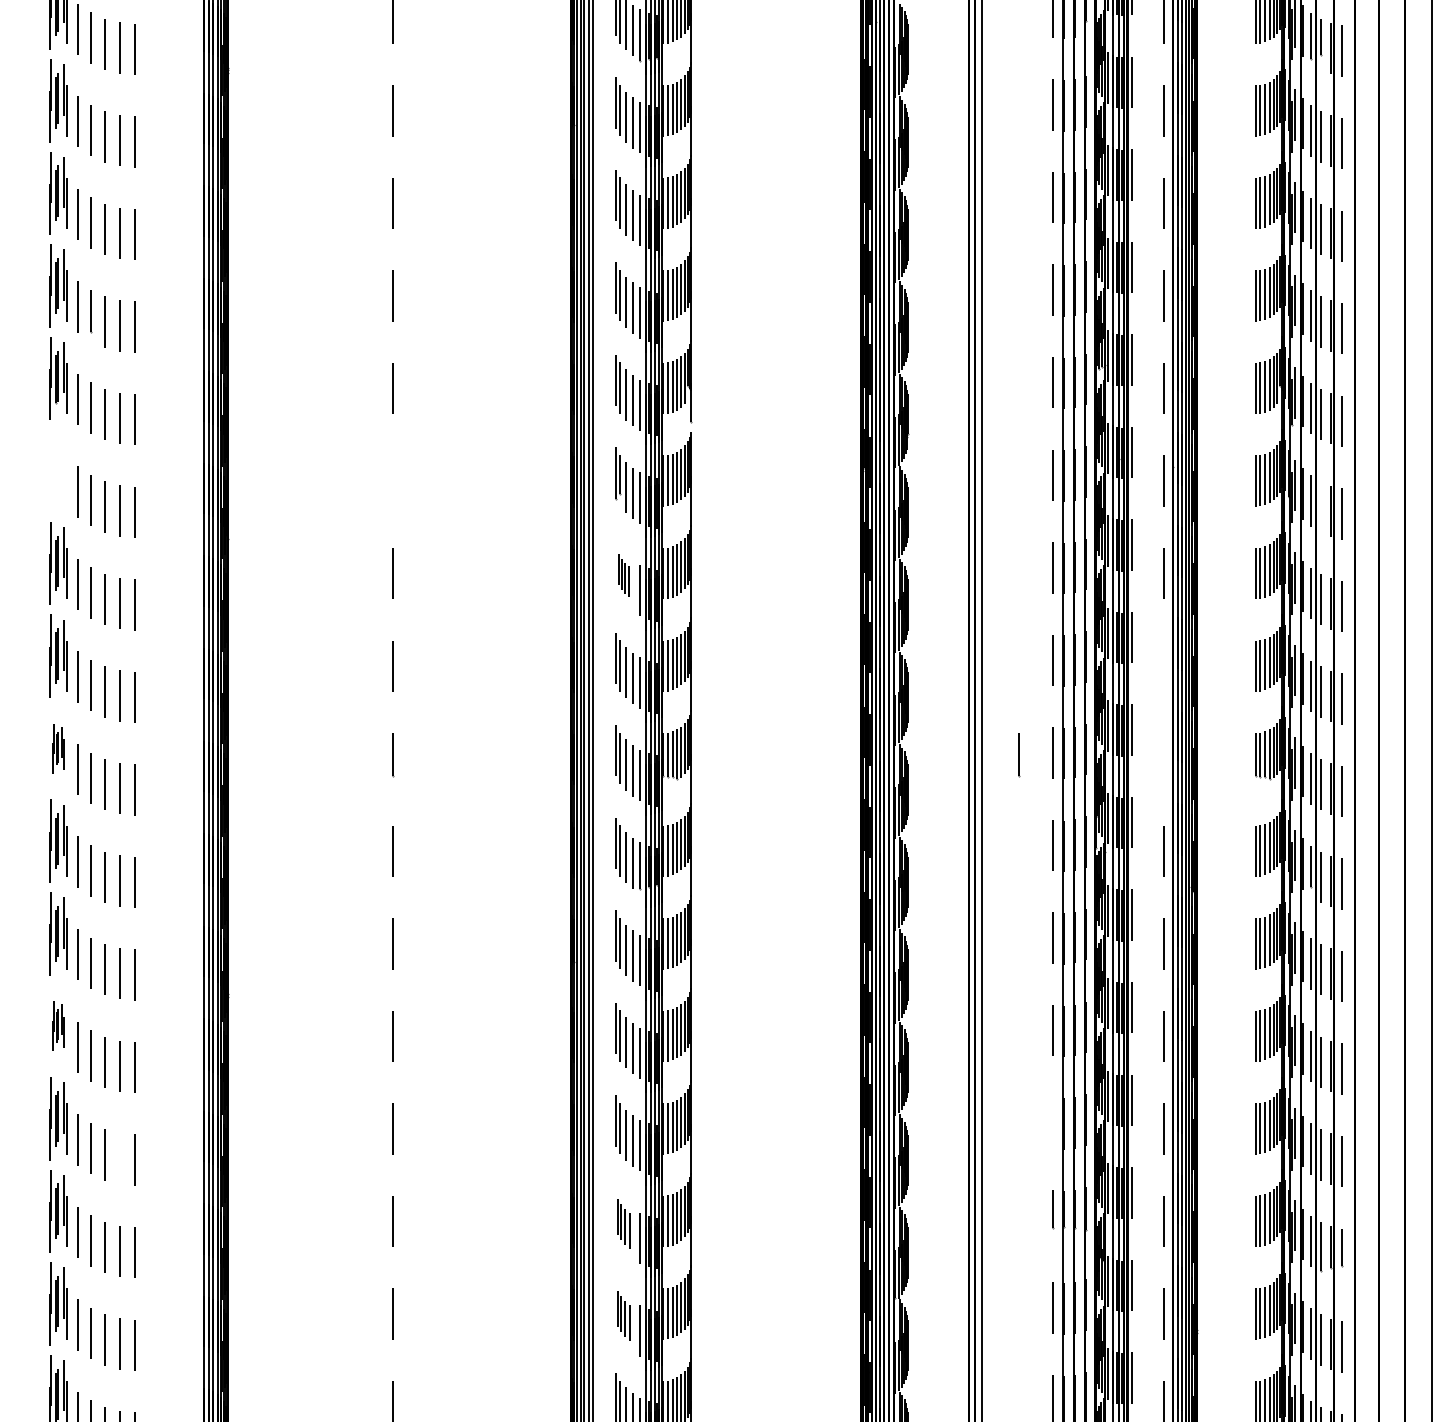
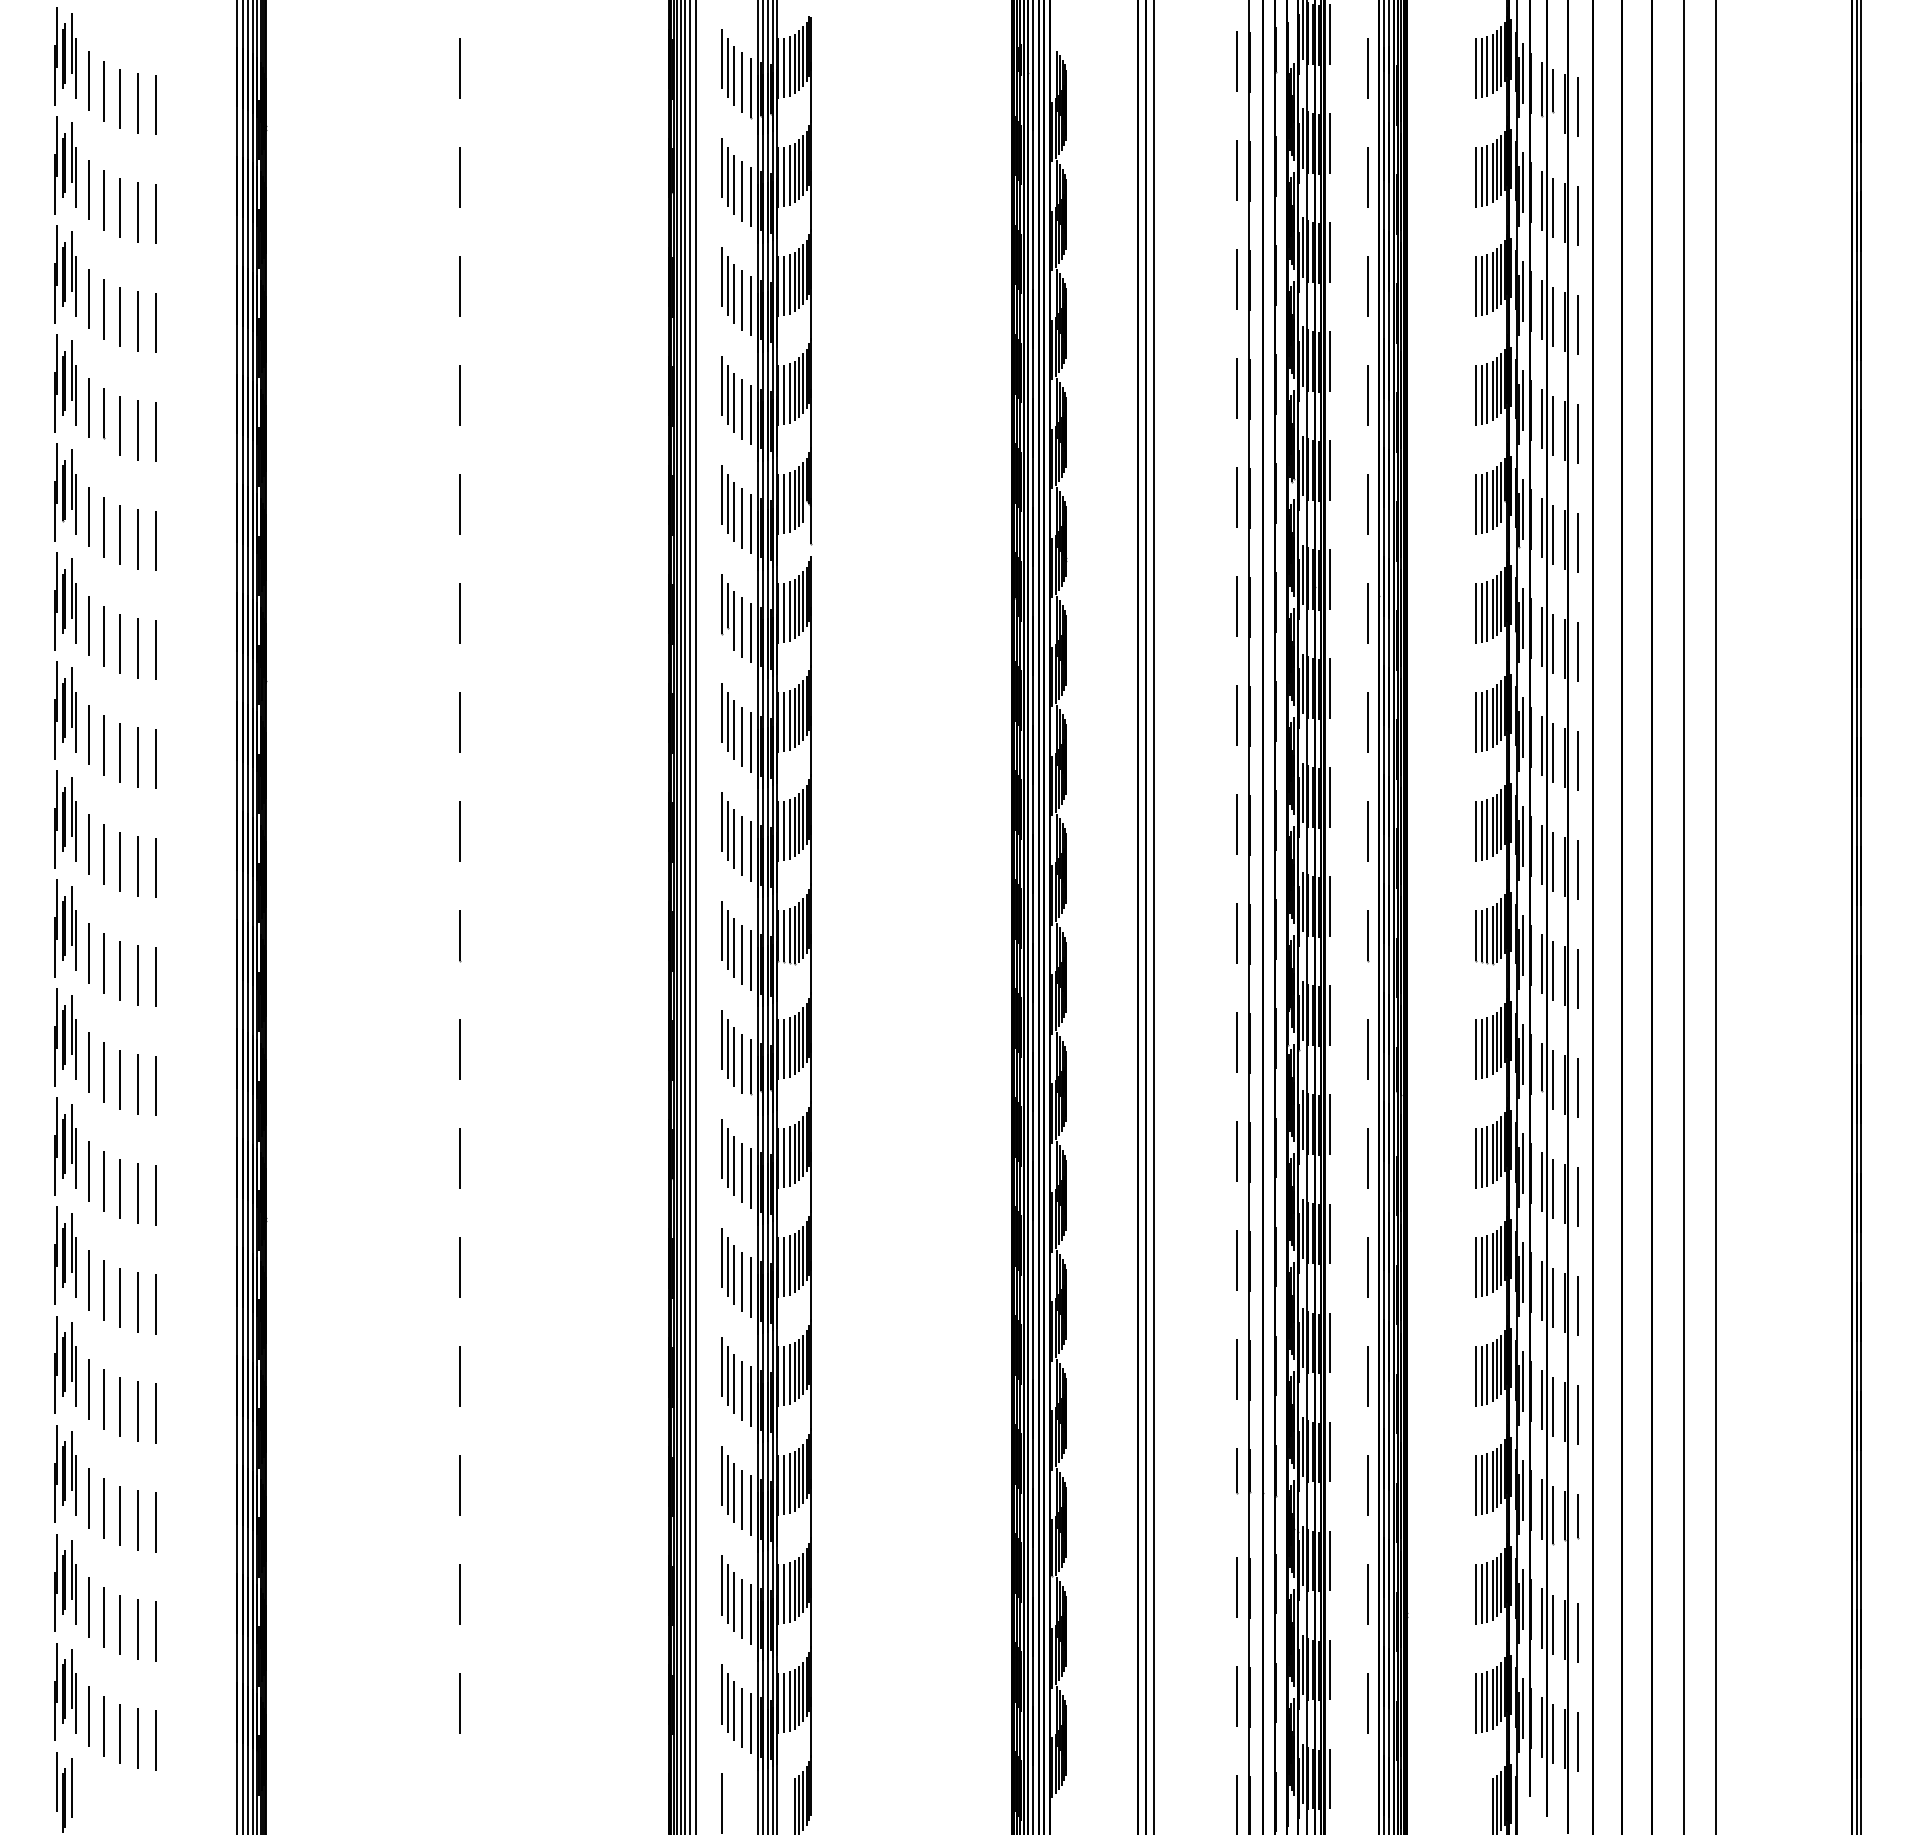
part: (58, 470) -> (65, 601), added
line: (392, 481) -> (459, 613), added
line: (1320, 506) -> (1552, 643), added
part: (623, 575) -> (731, 724), size x1.67
line: (1163, 666) -> (1367, 831), added
part: (58, 748) -> (65, 928), size x1.67
line: (1019, 755) -> (1368, 936), moved
part: (58, 1026) -> (65, 1255), size x1.67
line: (1052, 1122) -> (1236, 1369), added
line: (119, 1158) -> (137, 1411), added
part: (623, 1223) -> (731, 1487), size x1.43
part: (623, 1315) -> (731, 1596), size x1.43

